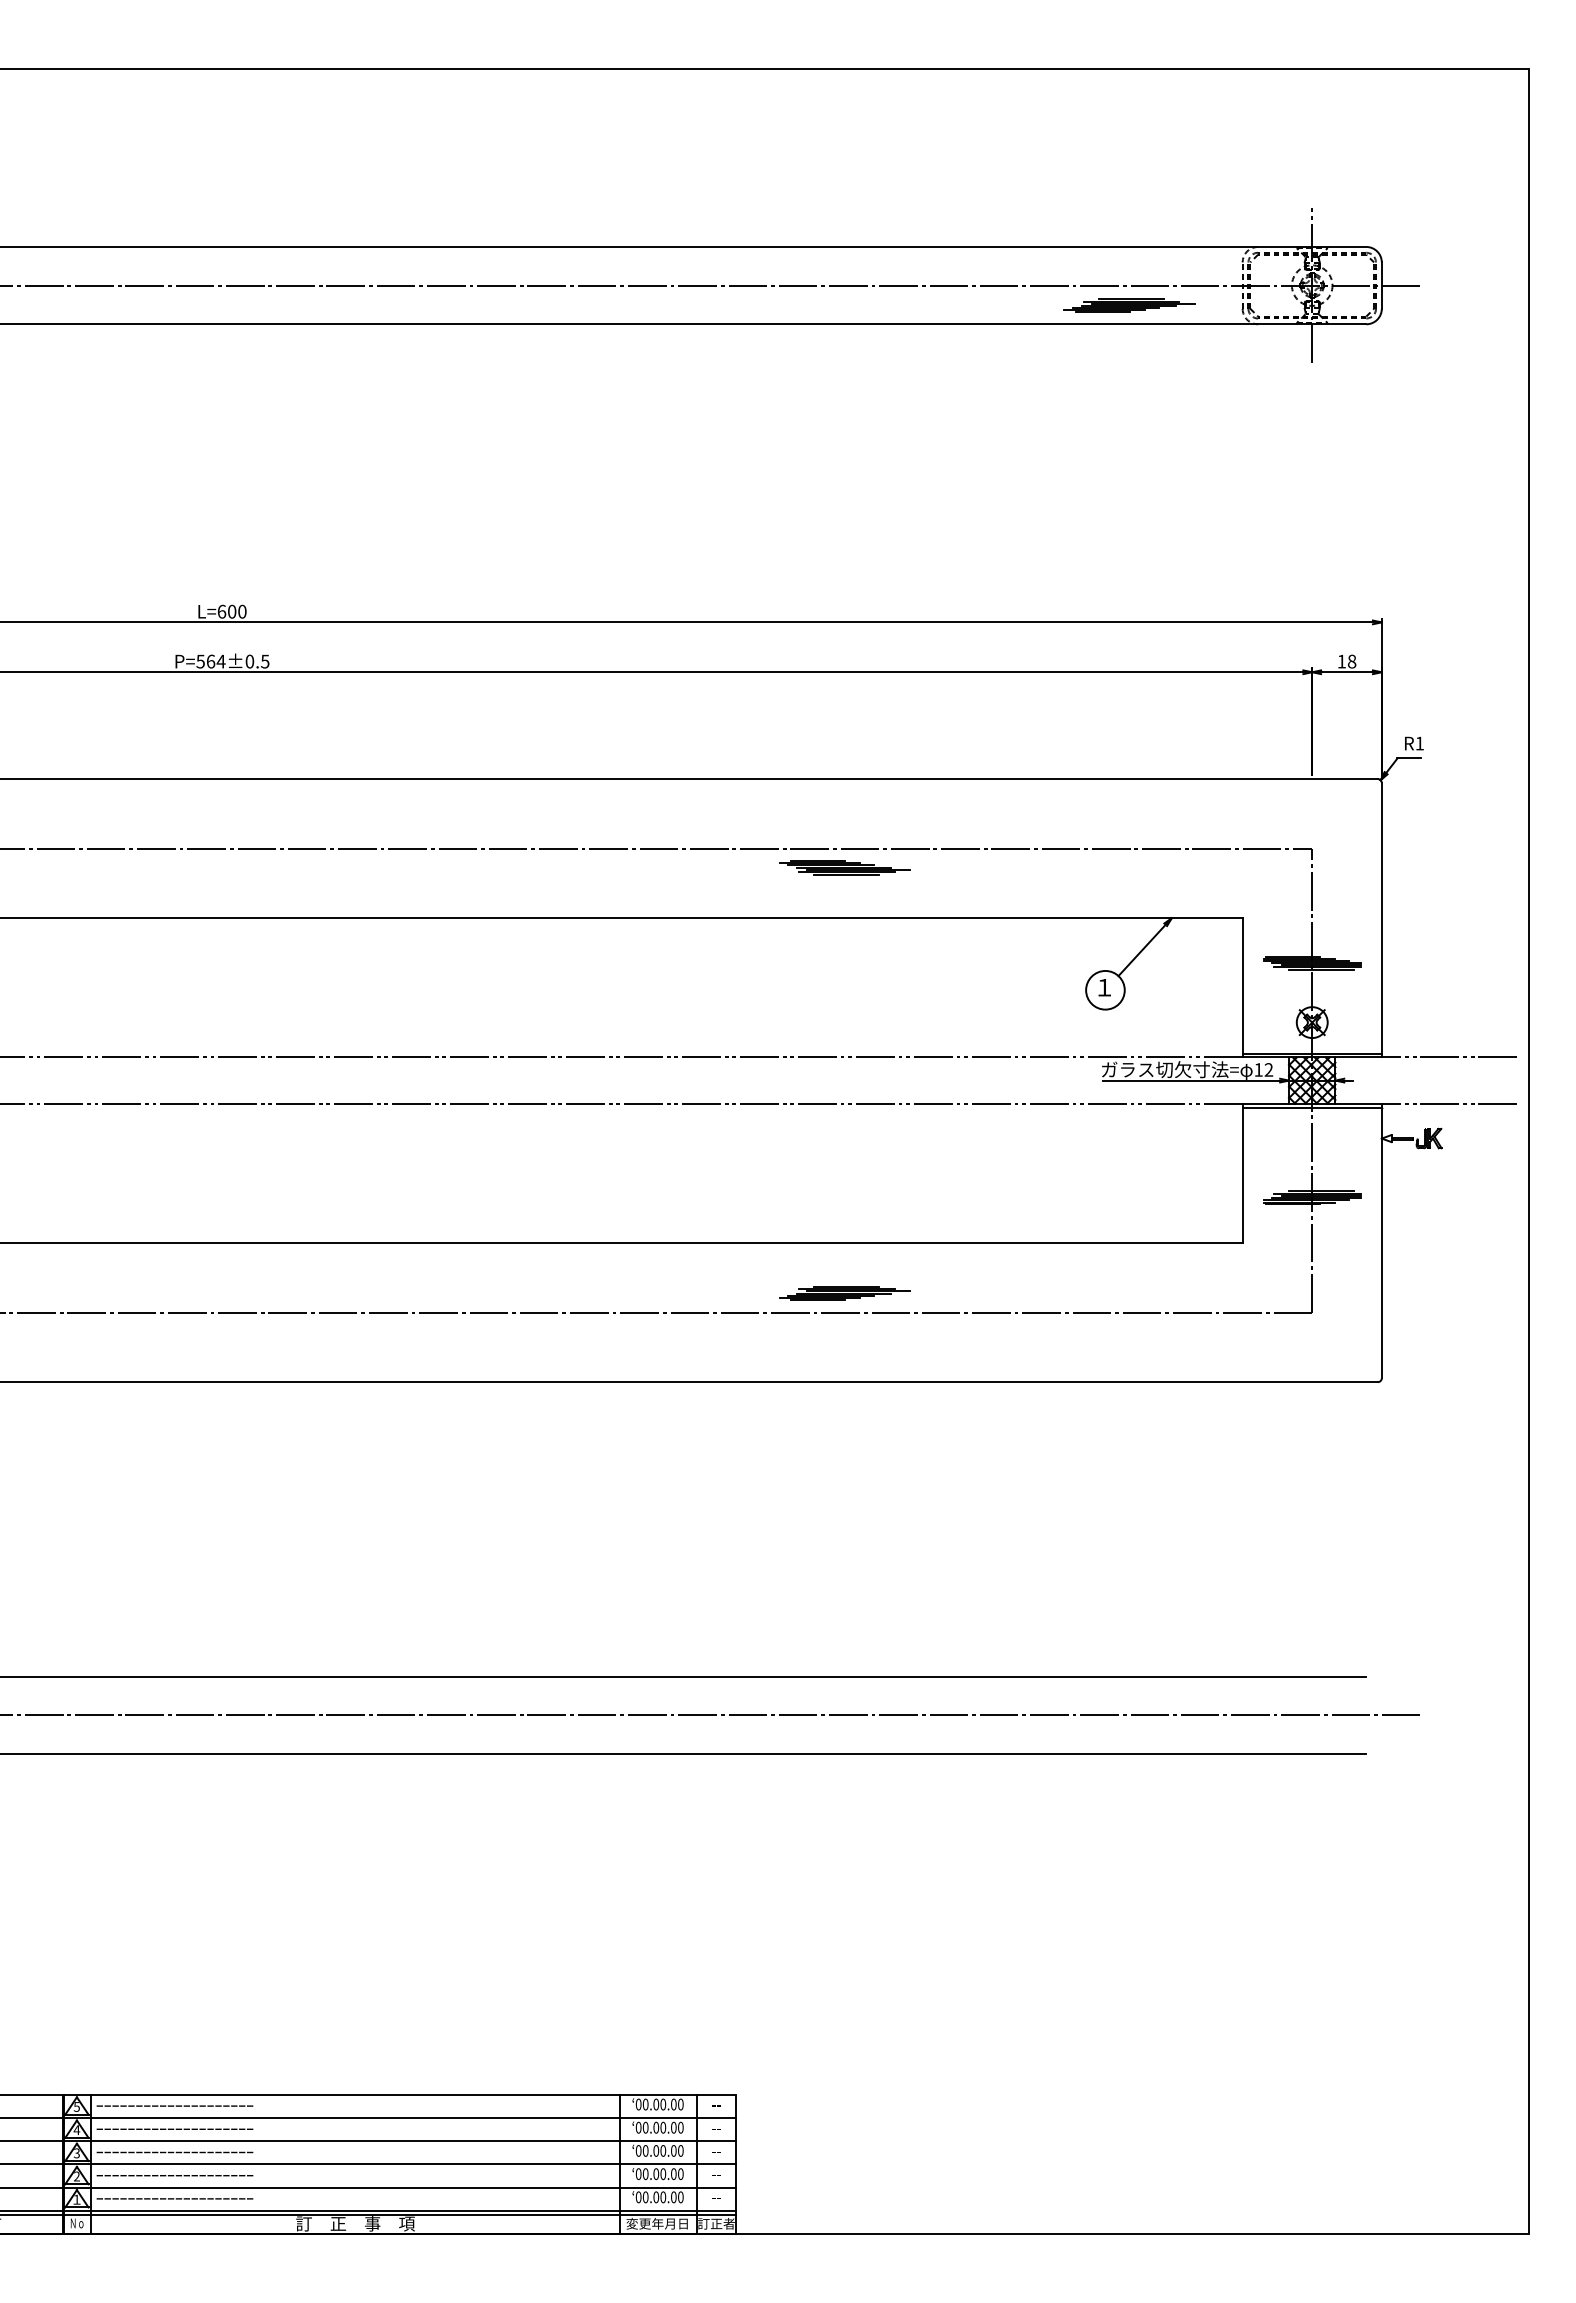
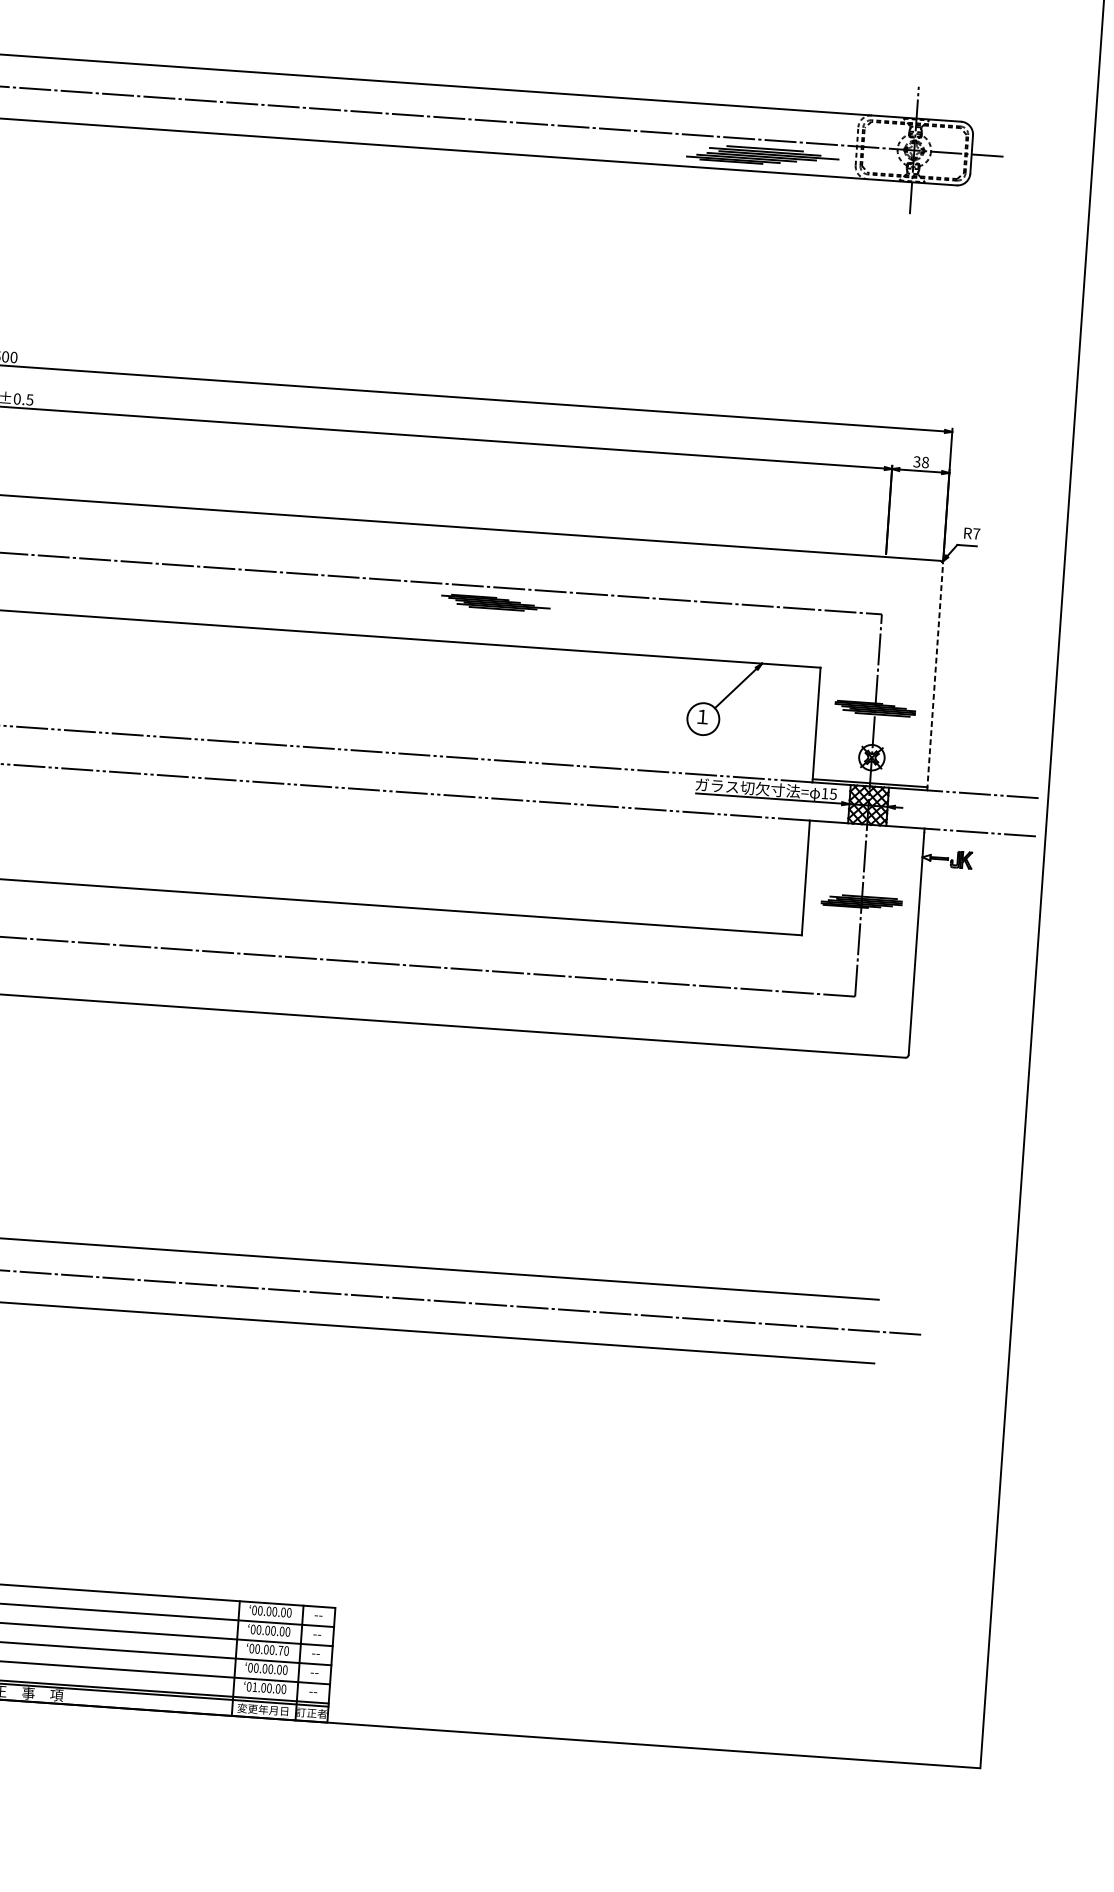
part: (1129, 305) -> (762, 156), size x1.4
text: (1341, 661) -> (916, 461), 18 -> 38
text: (1419, 743) -> (976, 533), R1 -> R7
line: (1381, 919) -> (934, 676), solid -> dashed
text: (1268, 1069) -> (833, 793), 12 -> 15
line: (1311, 1107) -> (866, 827), removed
part: (844, 1293) -> (470, 953), removed
text: (673, 2150) -> (280, 1650), 00.00.00 -> 00.00.70
text: (645, 2197) -> (254, 1687), 00.00.00 -> 01.00.00

